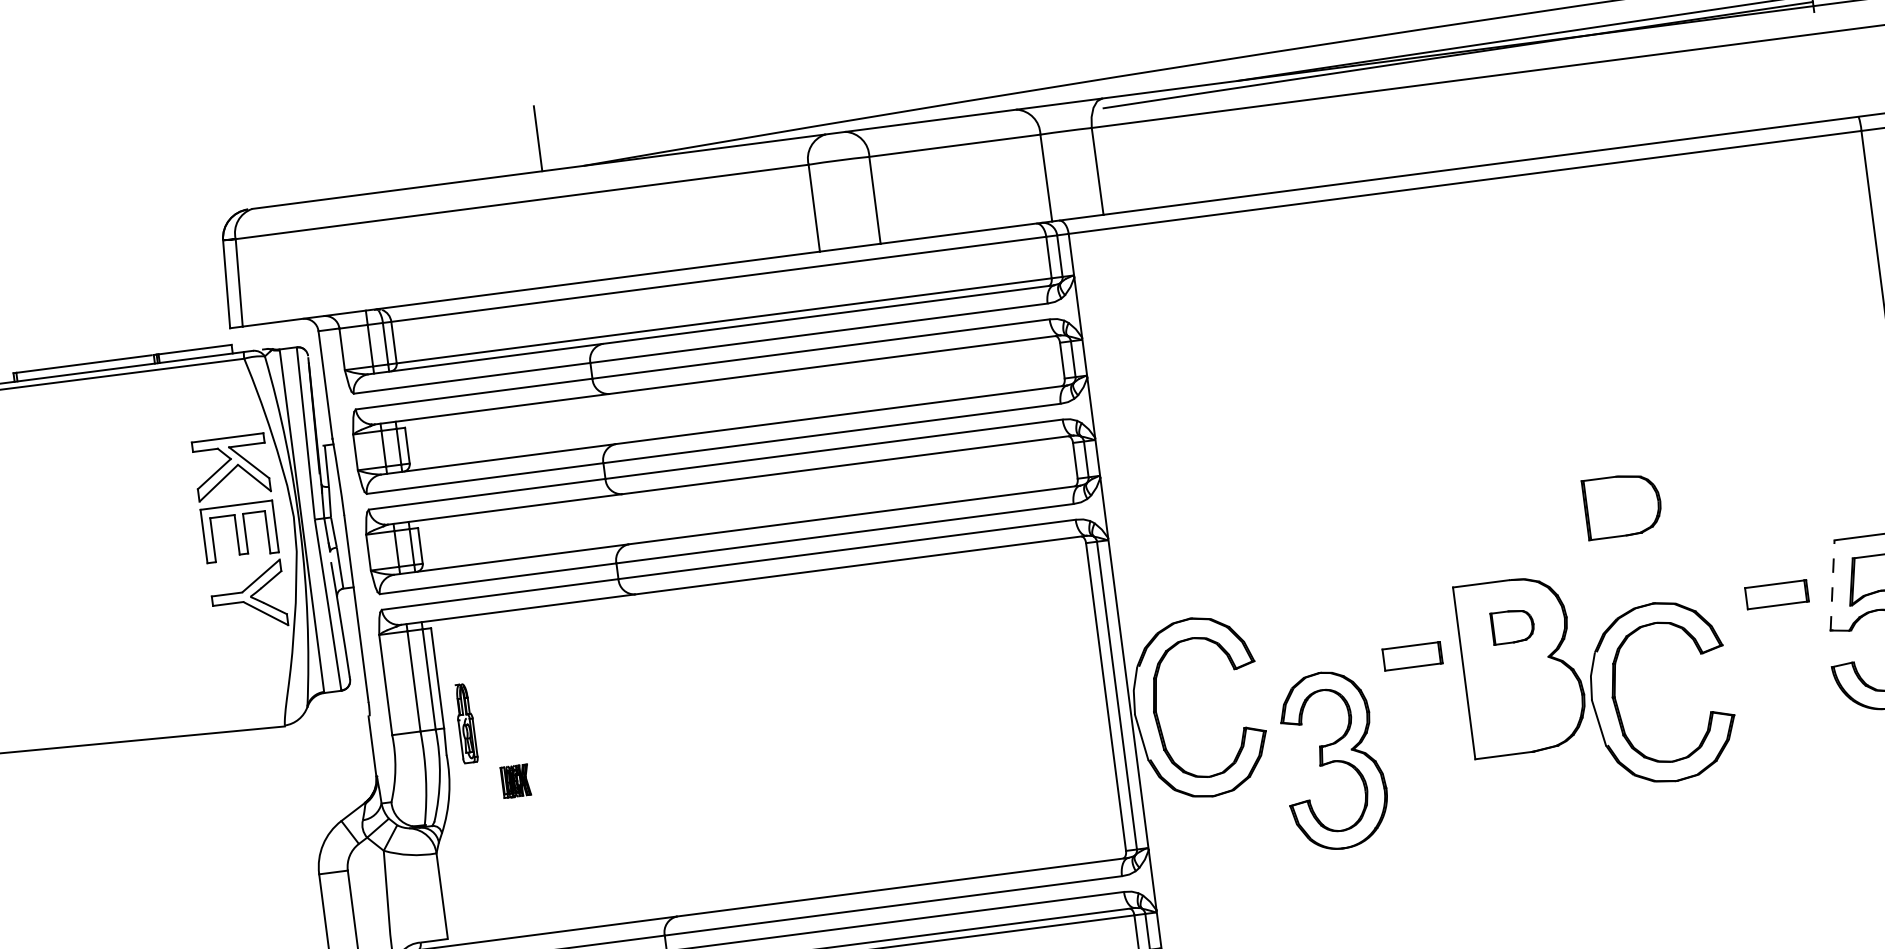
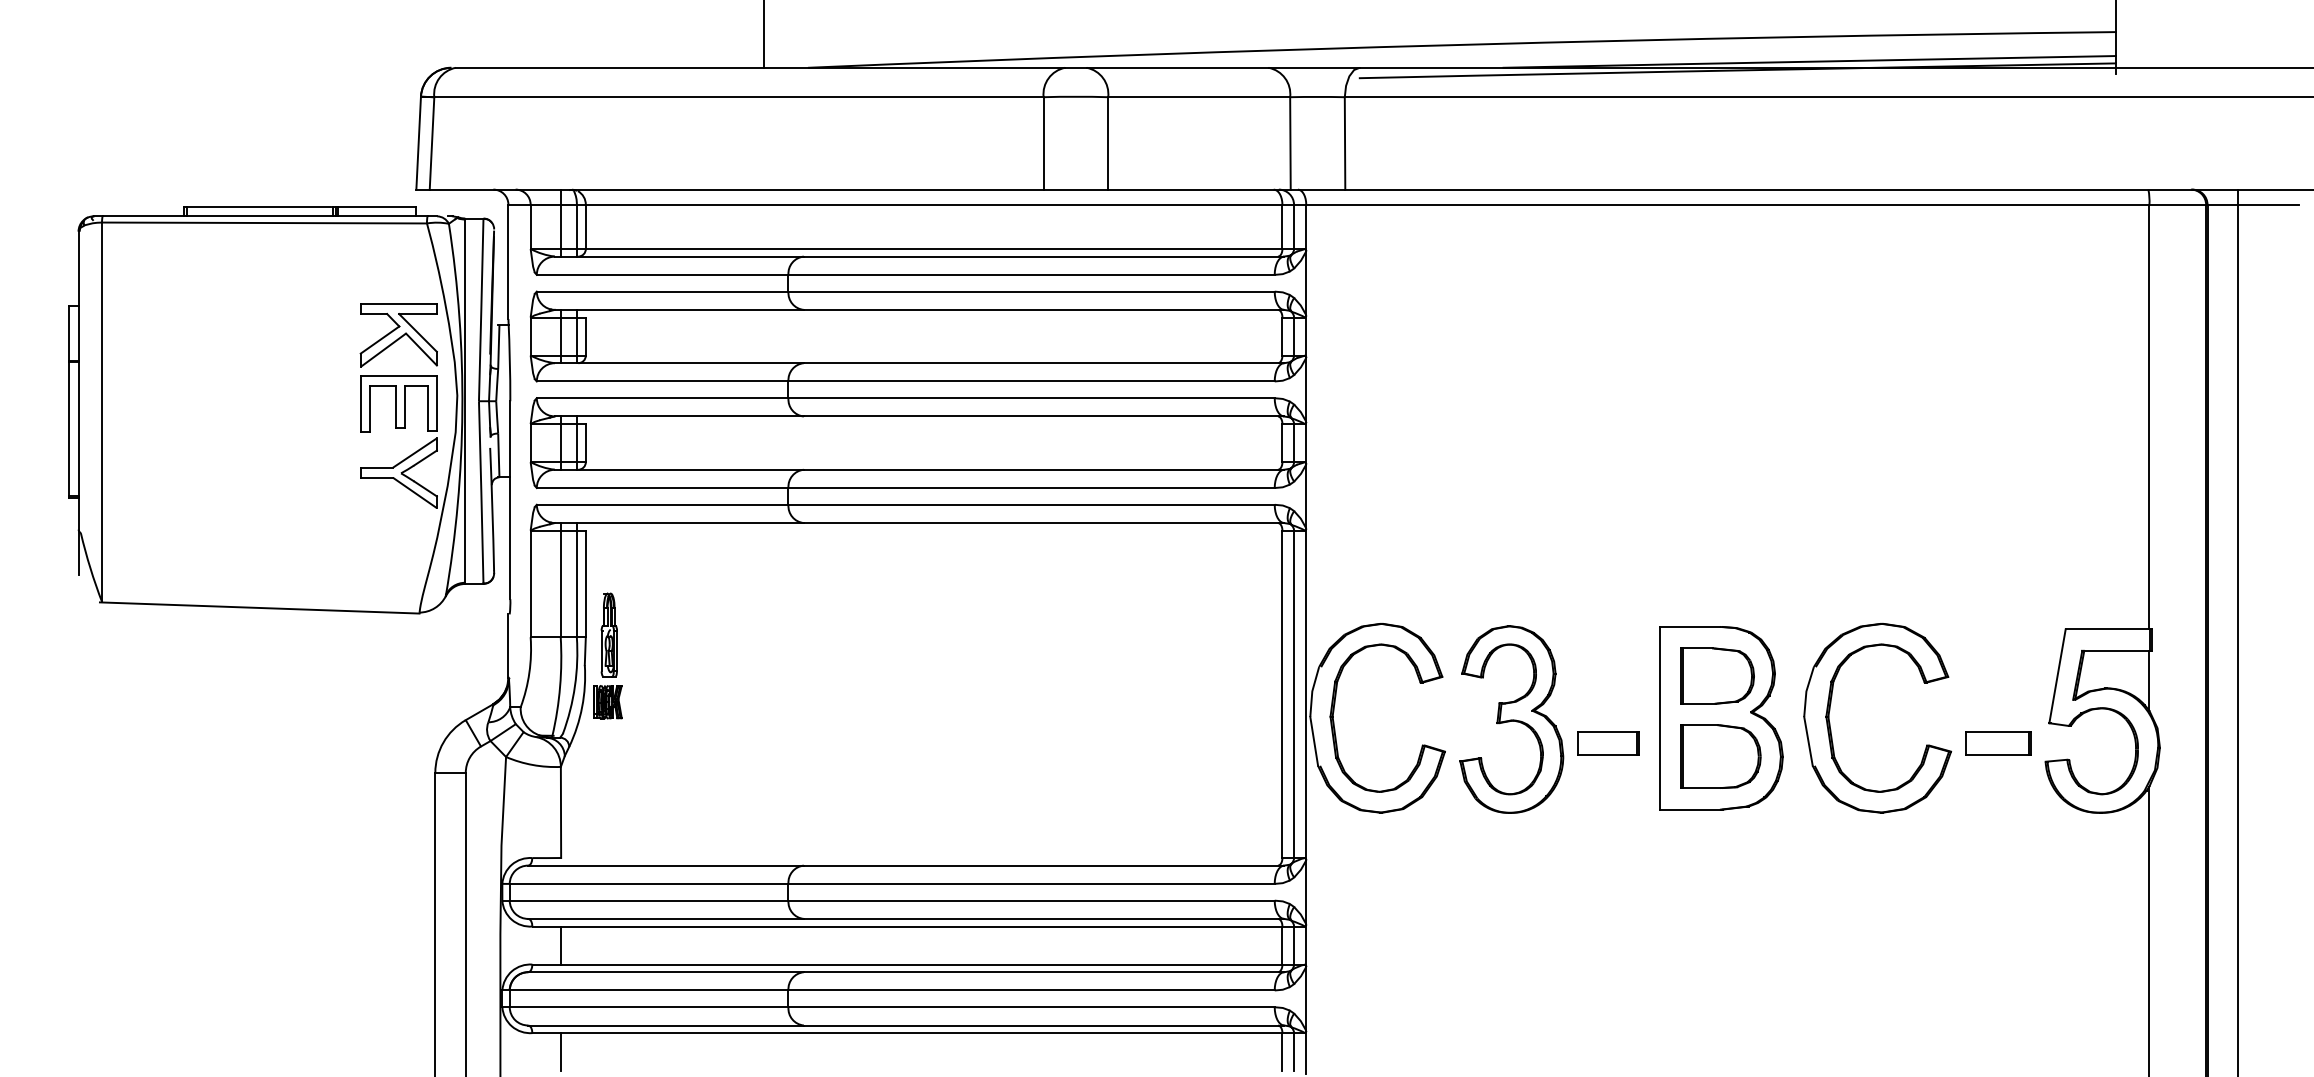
part: (1622, 505) -> (1720, 756), moved
line: (1832, 585) -> (2057, 676), dashed -> solid
part: (1777, 594) -> (1998, 743), moved
part: (1512, 626) -> (1717, 675), size x1.67
part: (1412, 656) -> (1608, 743), moved
part: (1617, 702) -> (1830, 722), moved
part: (1333, 760) -> (1511, 719), moved
part: (515, 781) -> (607, 702), moved

